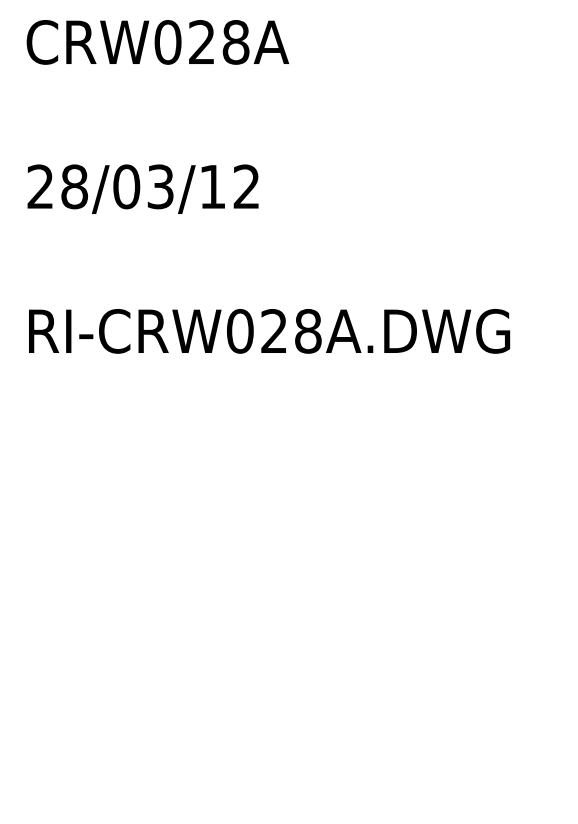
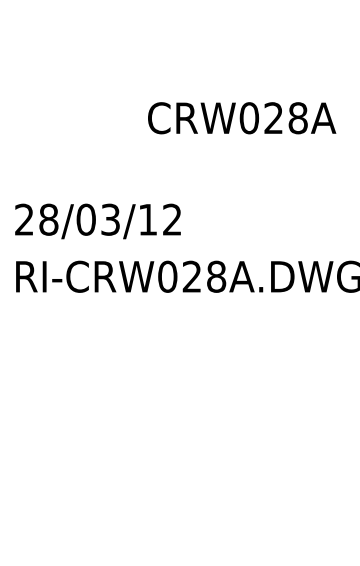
text: (157, 42) -> (241, 118), moved
text: (142, 188) -> (97, 220), moved

